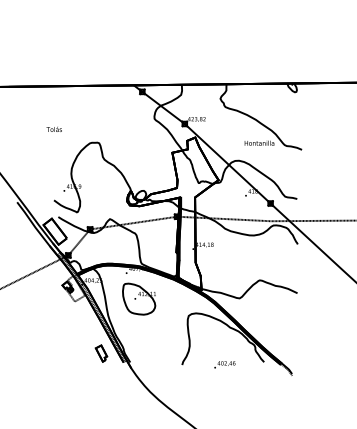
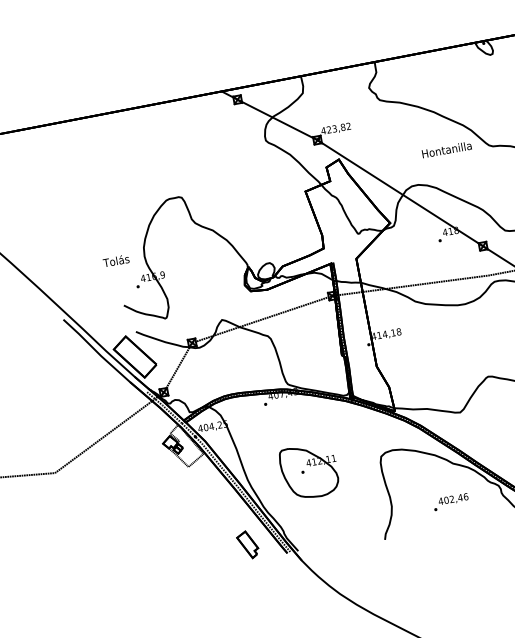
text: (53, 128) -> (114, 259), moved
part: (139, 298) -> (309, 470), moved
text: (224, 364) -> (450, 501), moved

